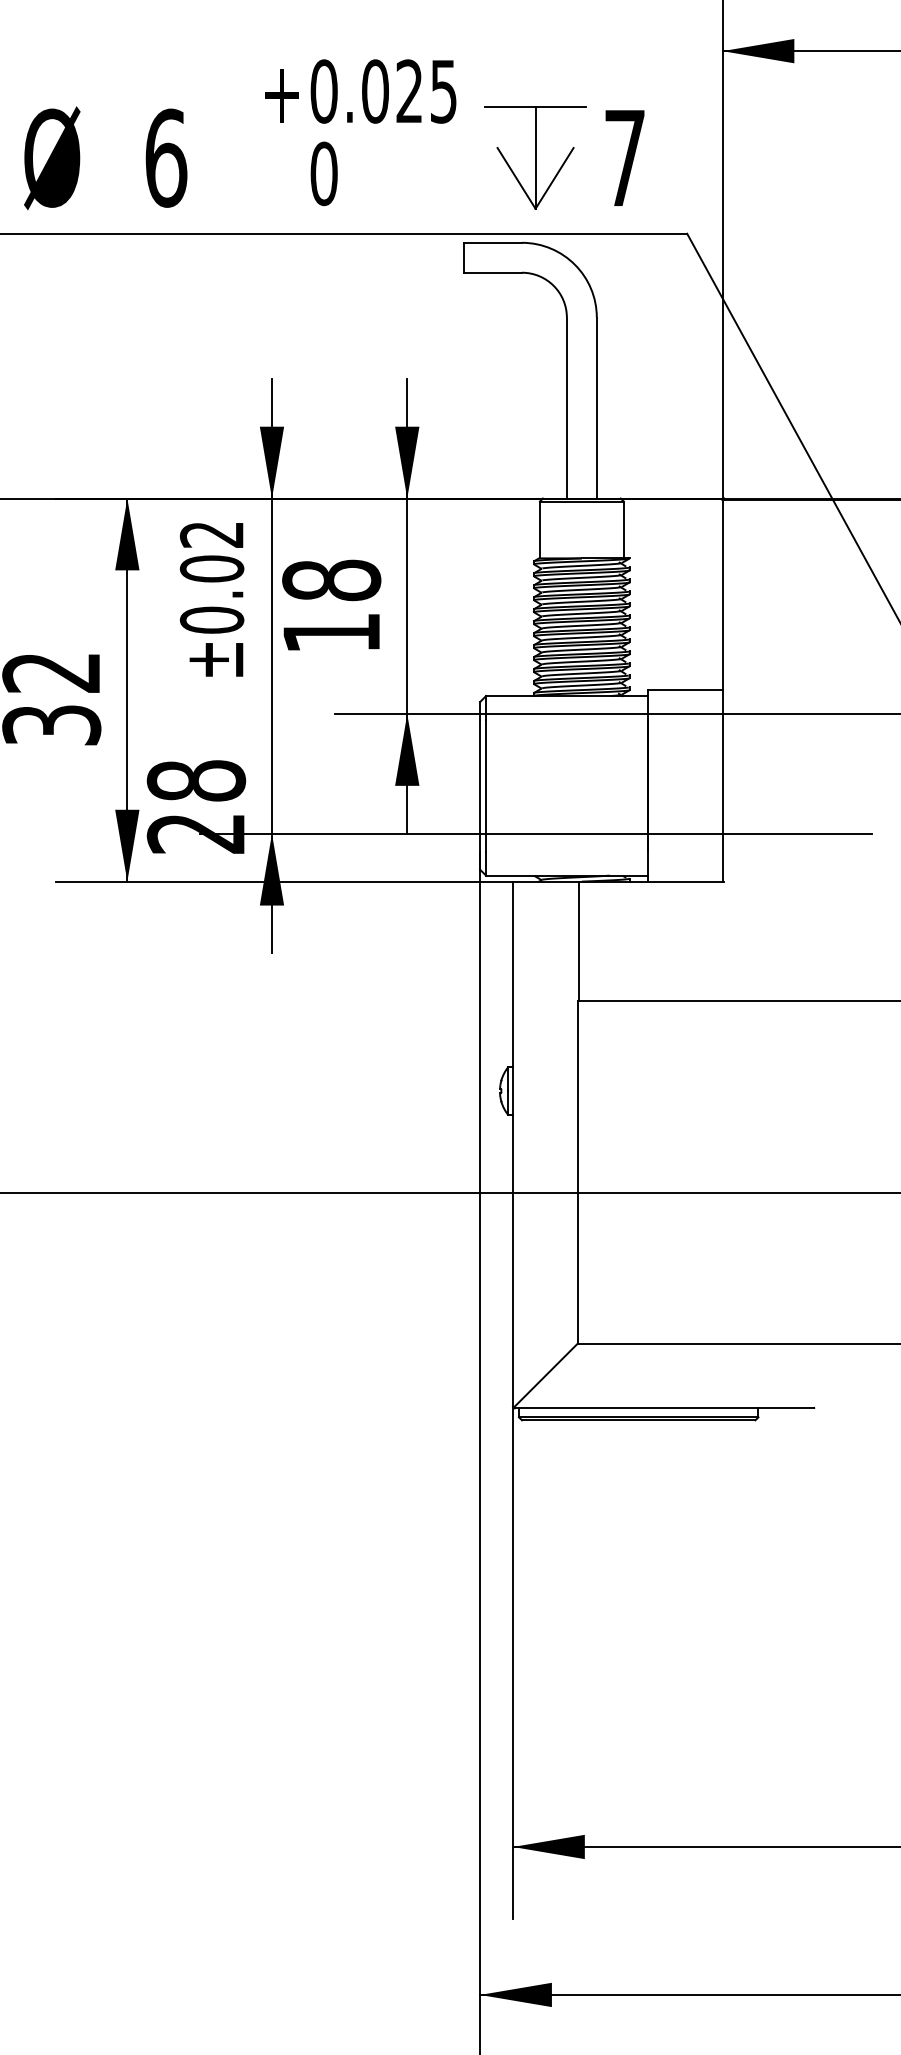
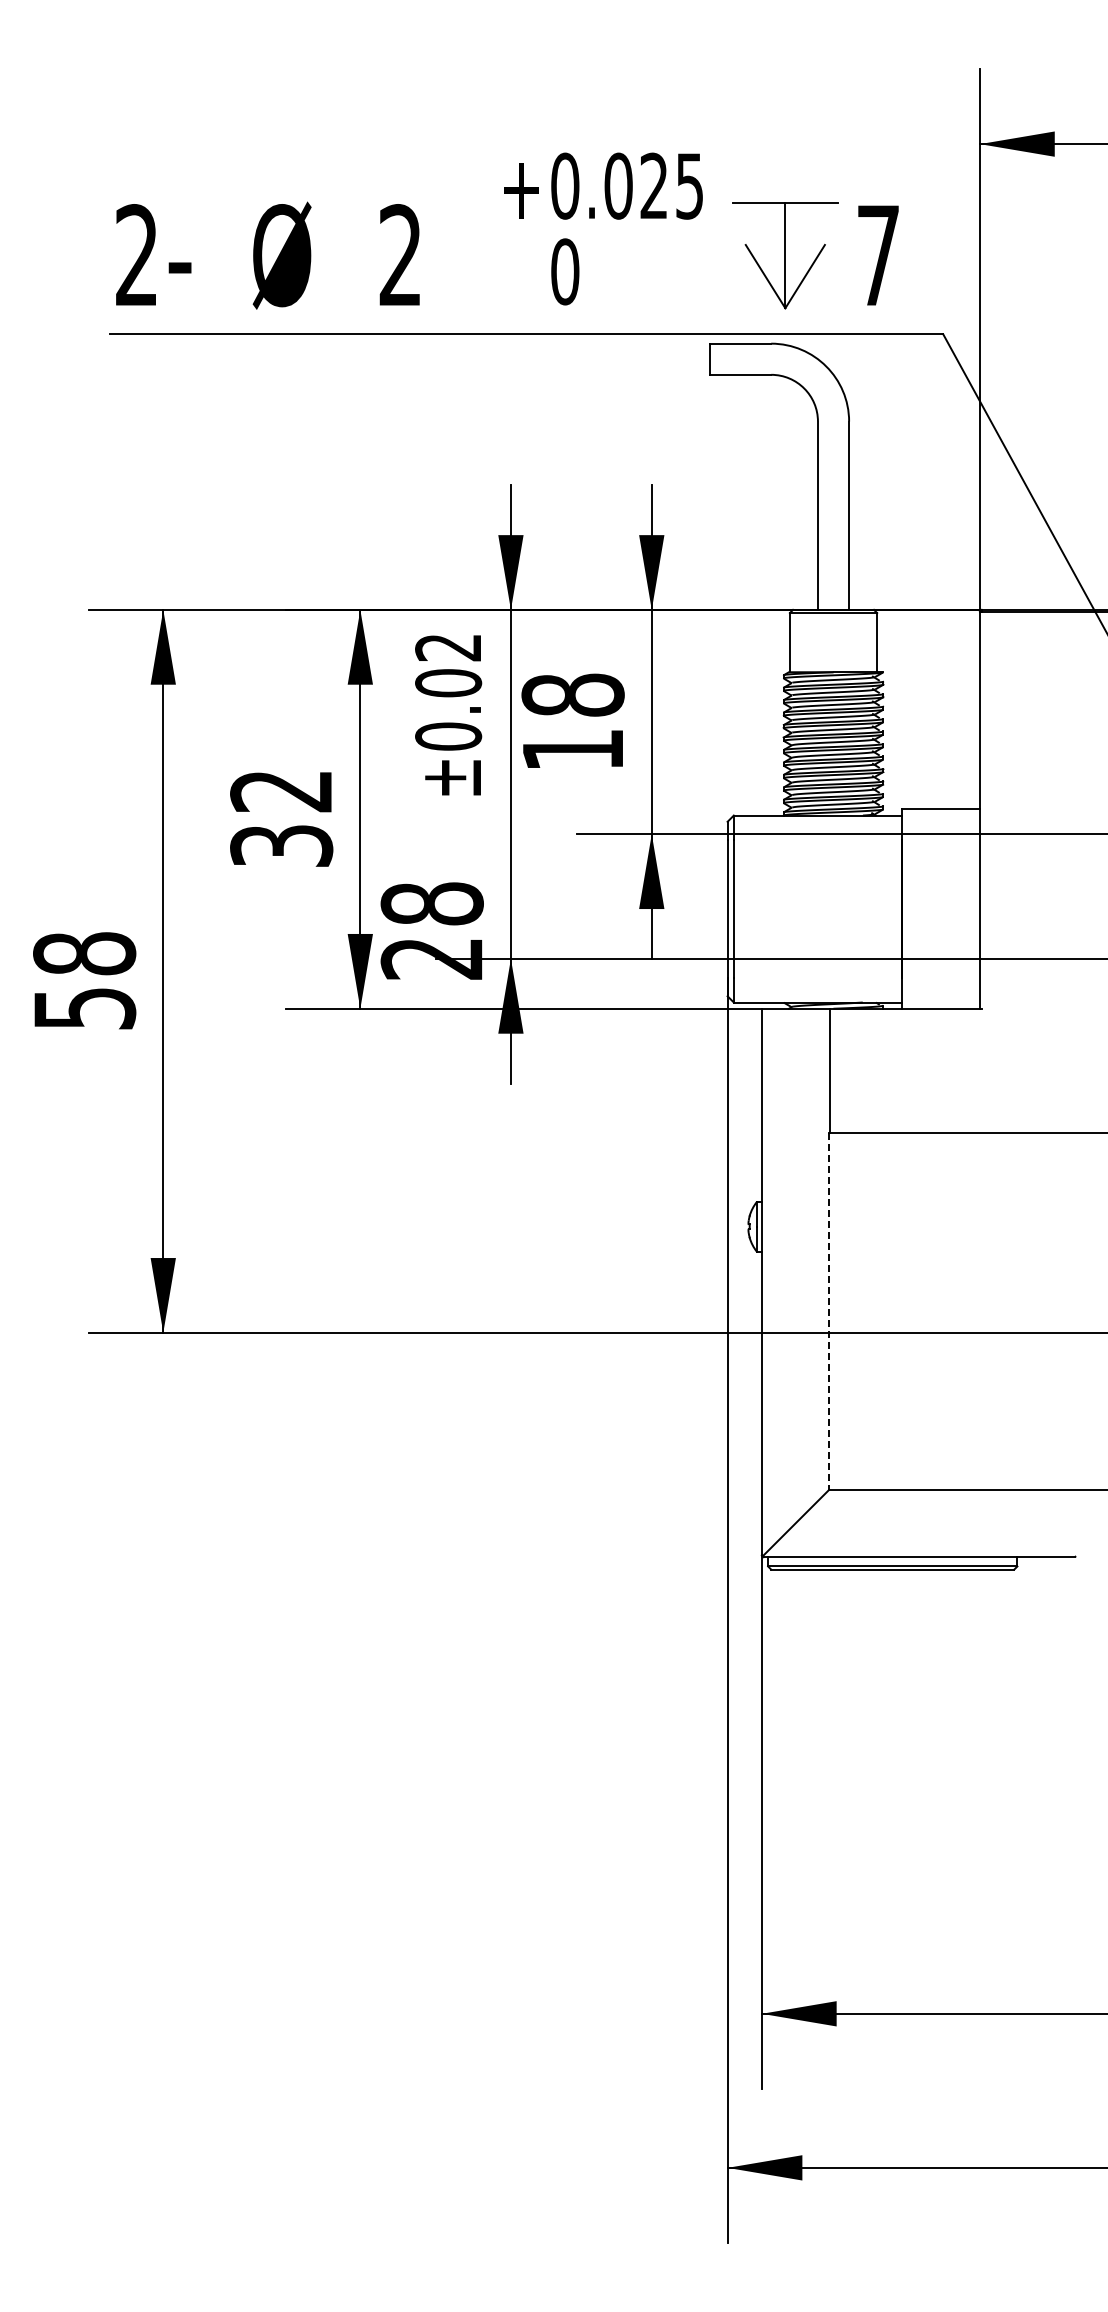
text: (165, 158) -> (400, 255), 6 -> 2
line: (577, 1173) -> (829, 1312), solid -> dashed

